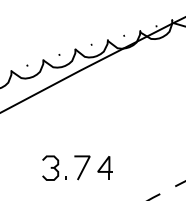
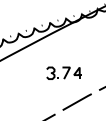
part: (76, 166) -> (63, 72), moved

